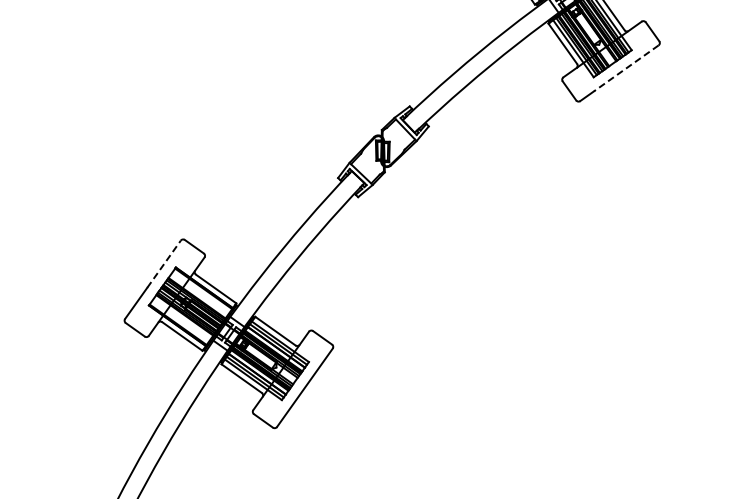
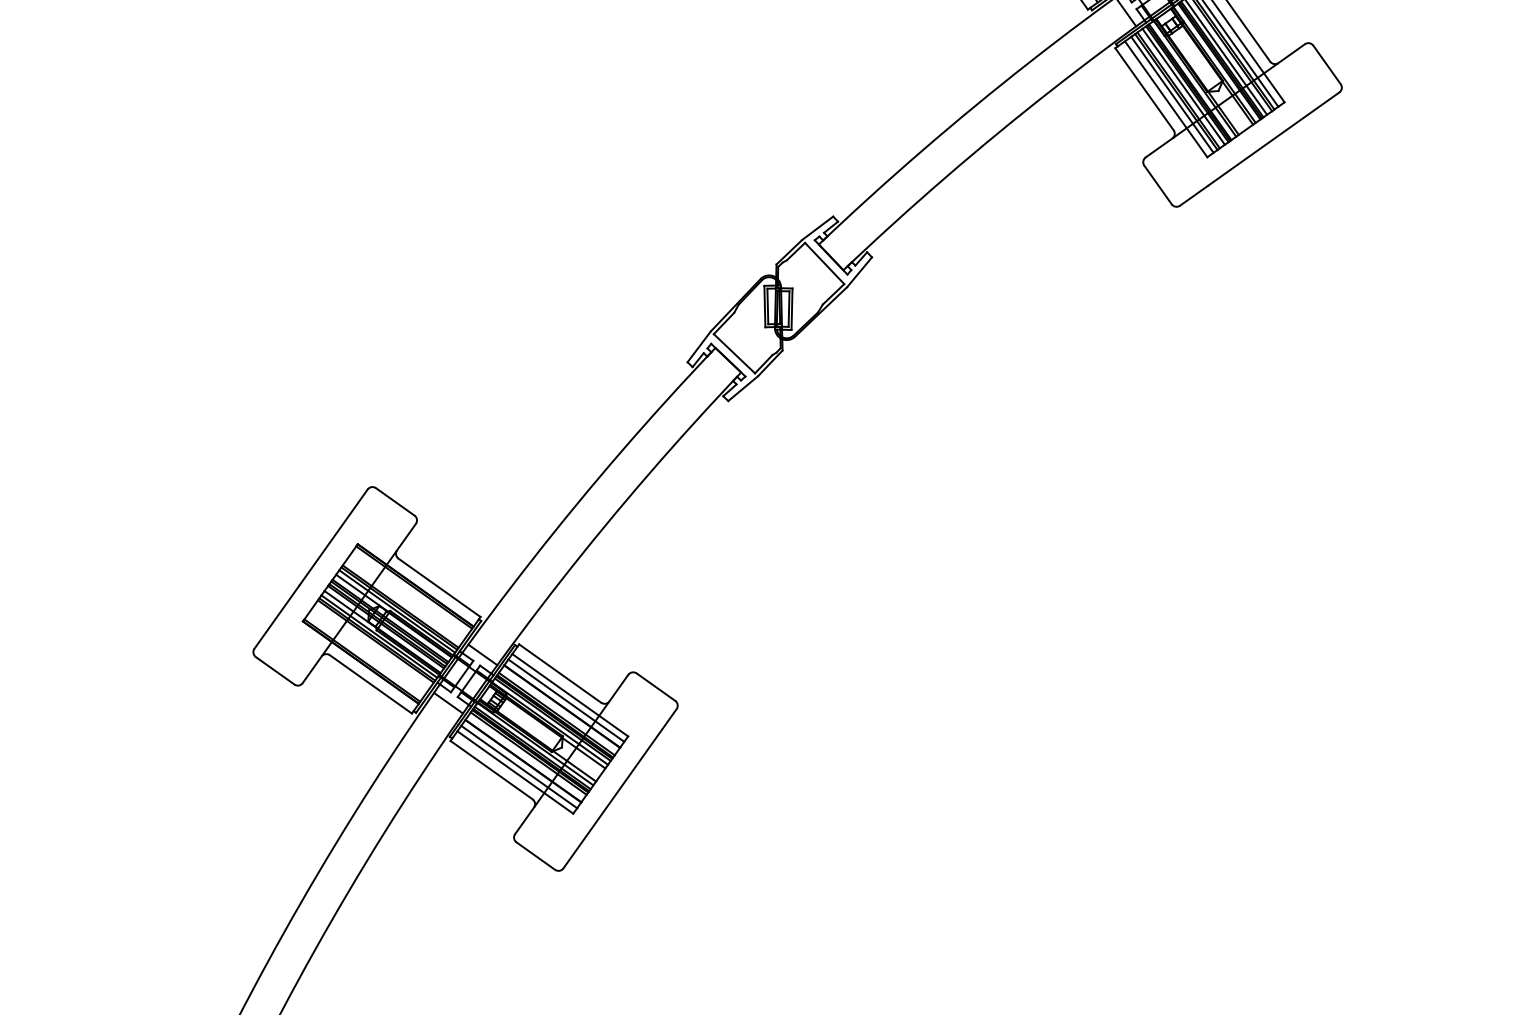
line: (626, 68) -> (1273, 139), dashed -> solid
line: (164, 264) -> (334, 538), dashed -> solid

